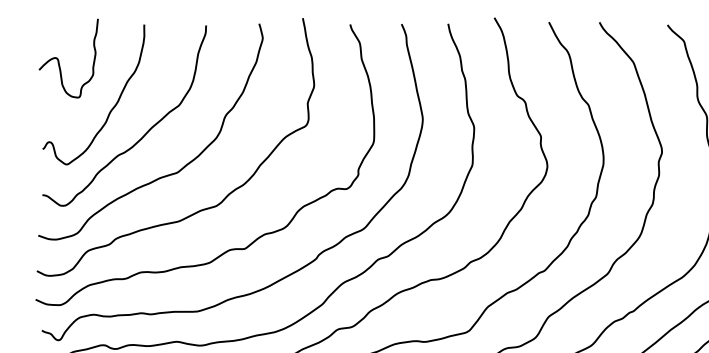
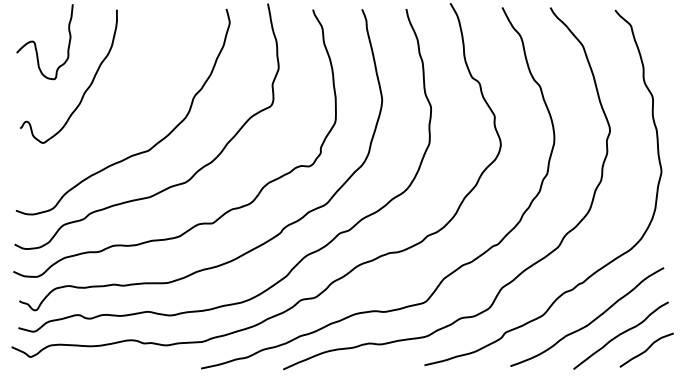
curve: (143, 134) -> (116, 114), removed

